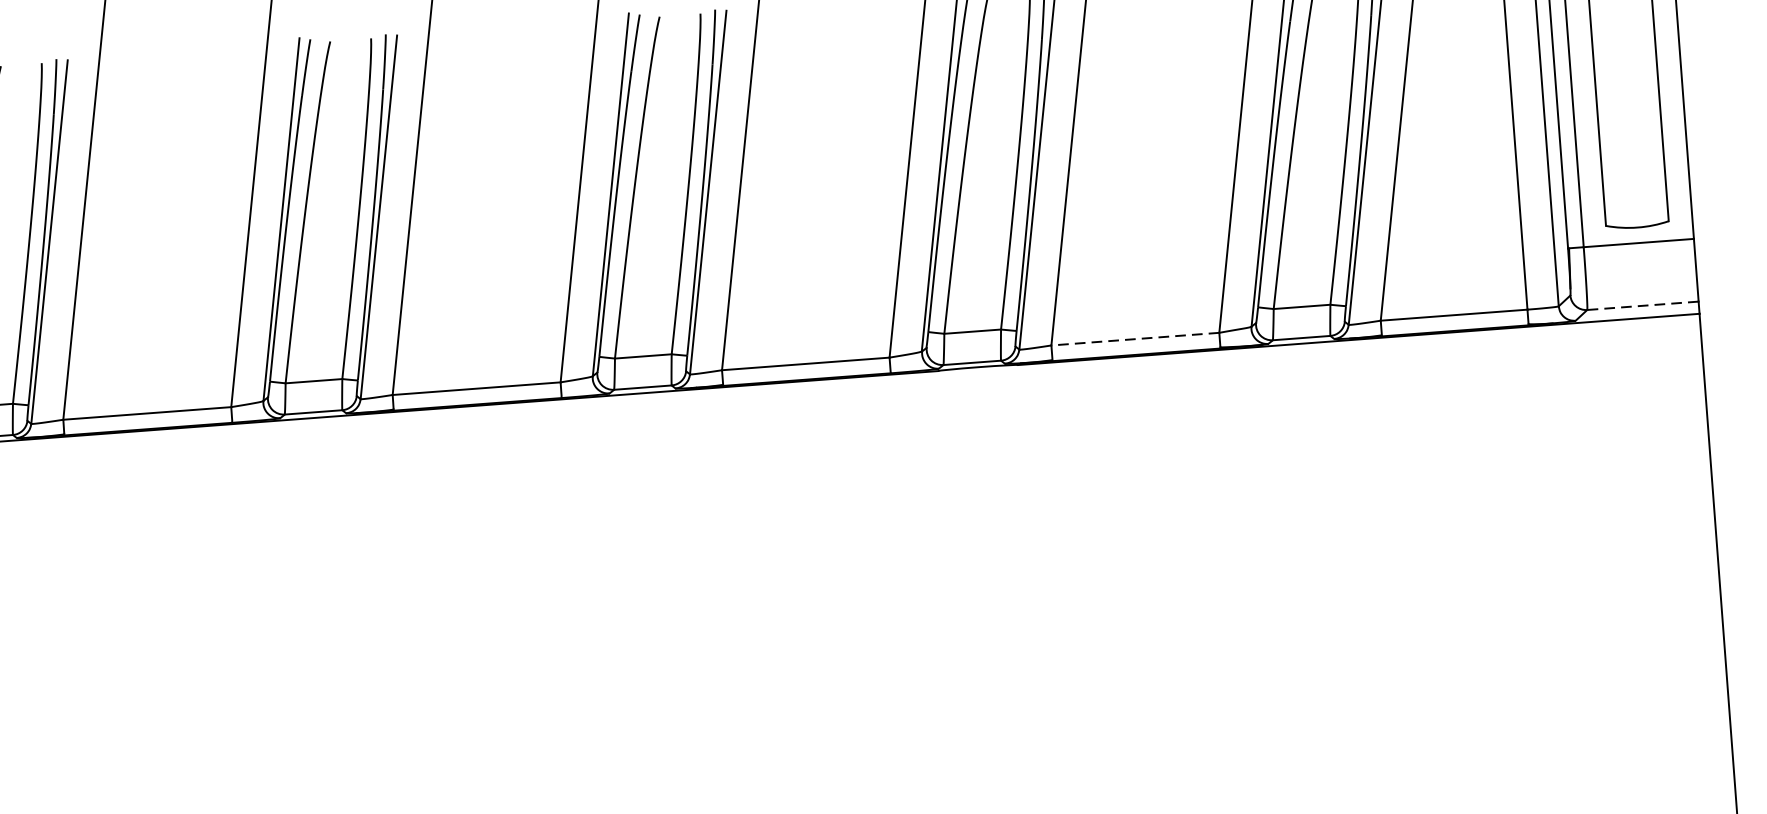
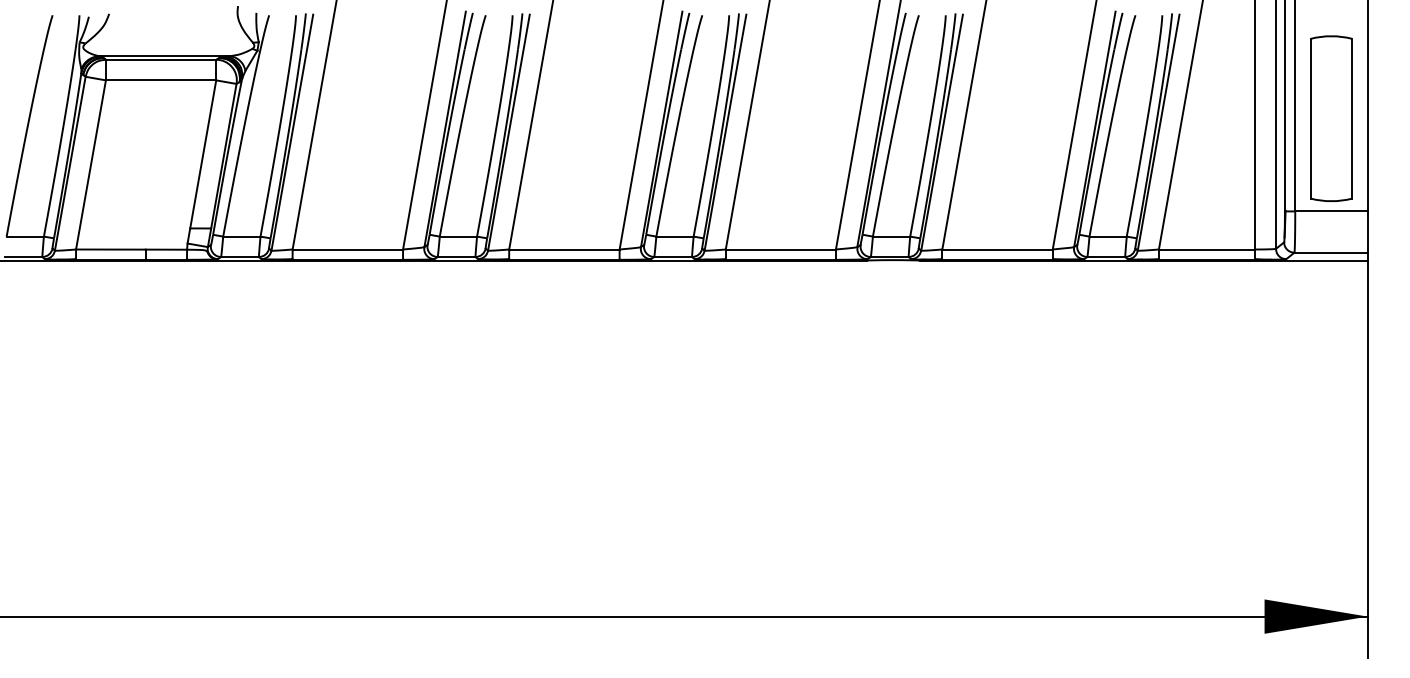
line: (1643, 305) -> (1331, 252), dashed -> solid
line: (1135, 339) -> (997, 249), dashed -> solid

